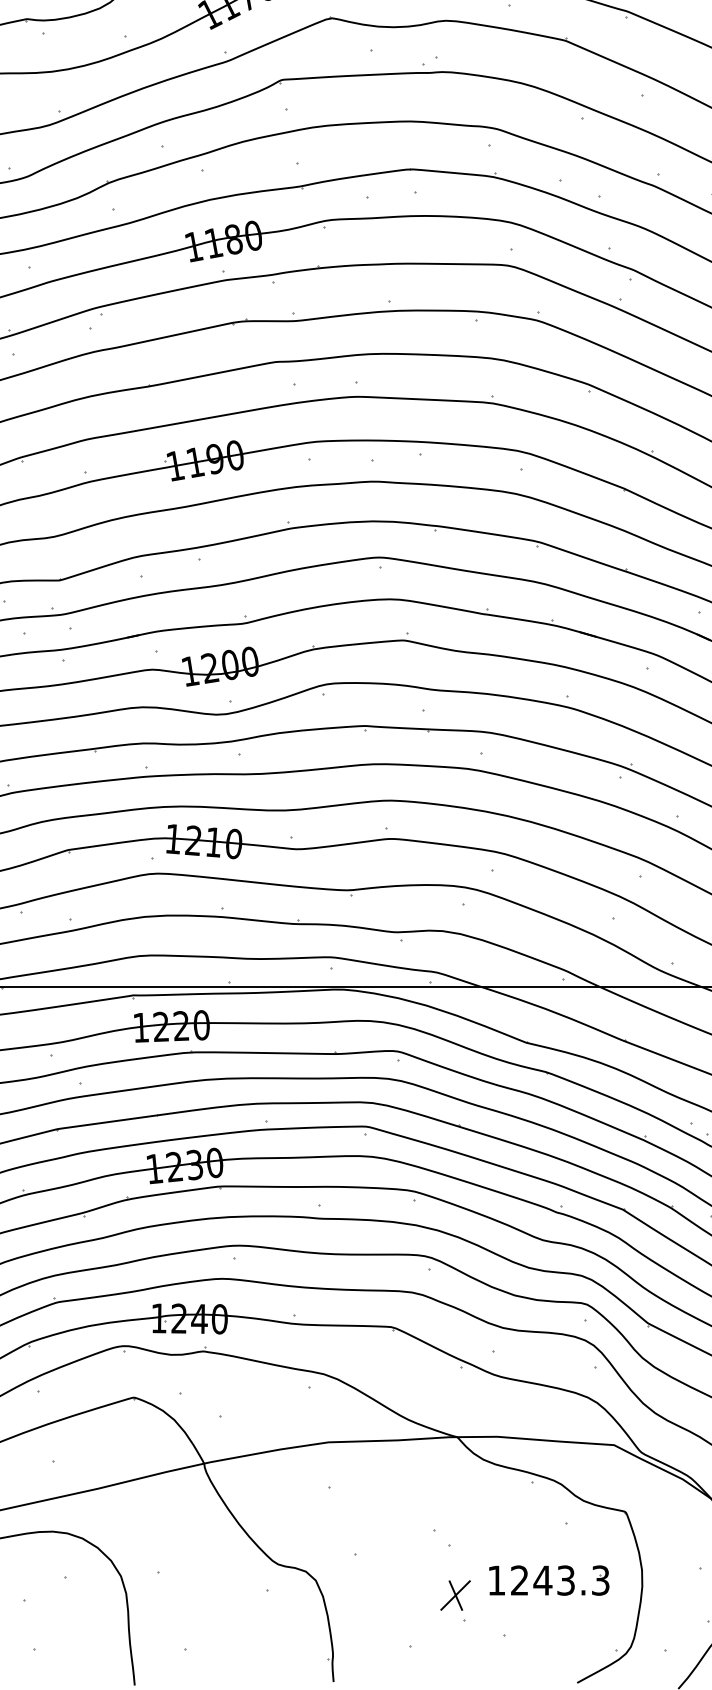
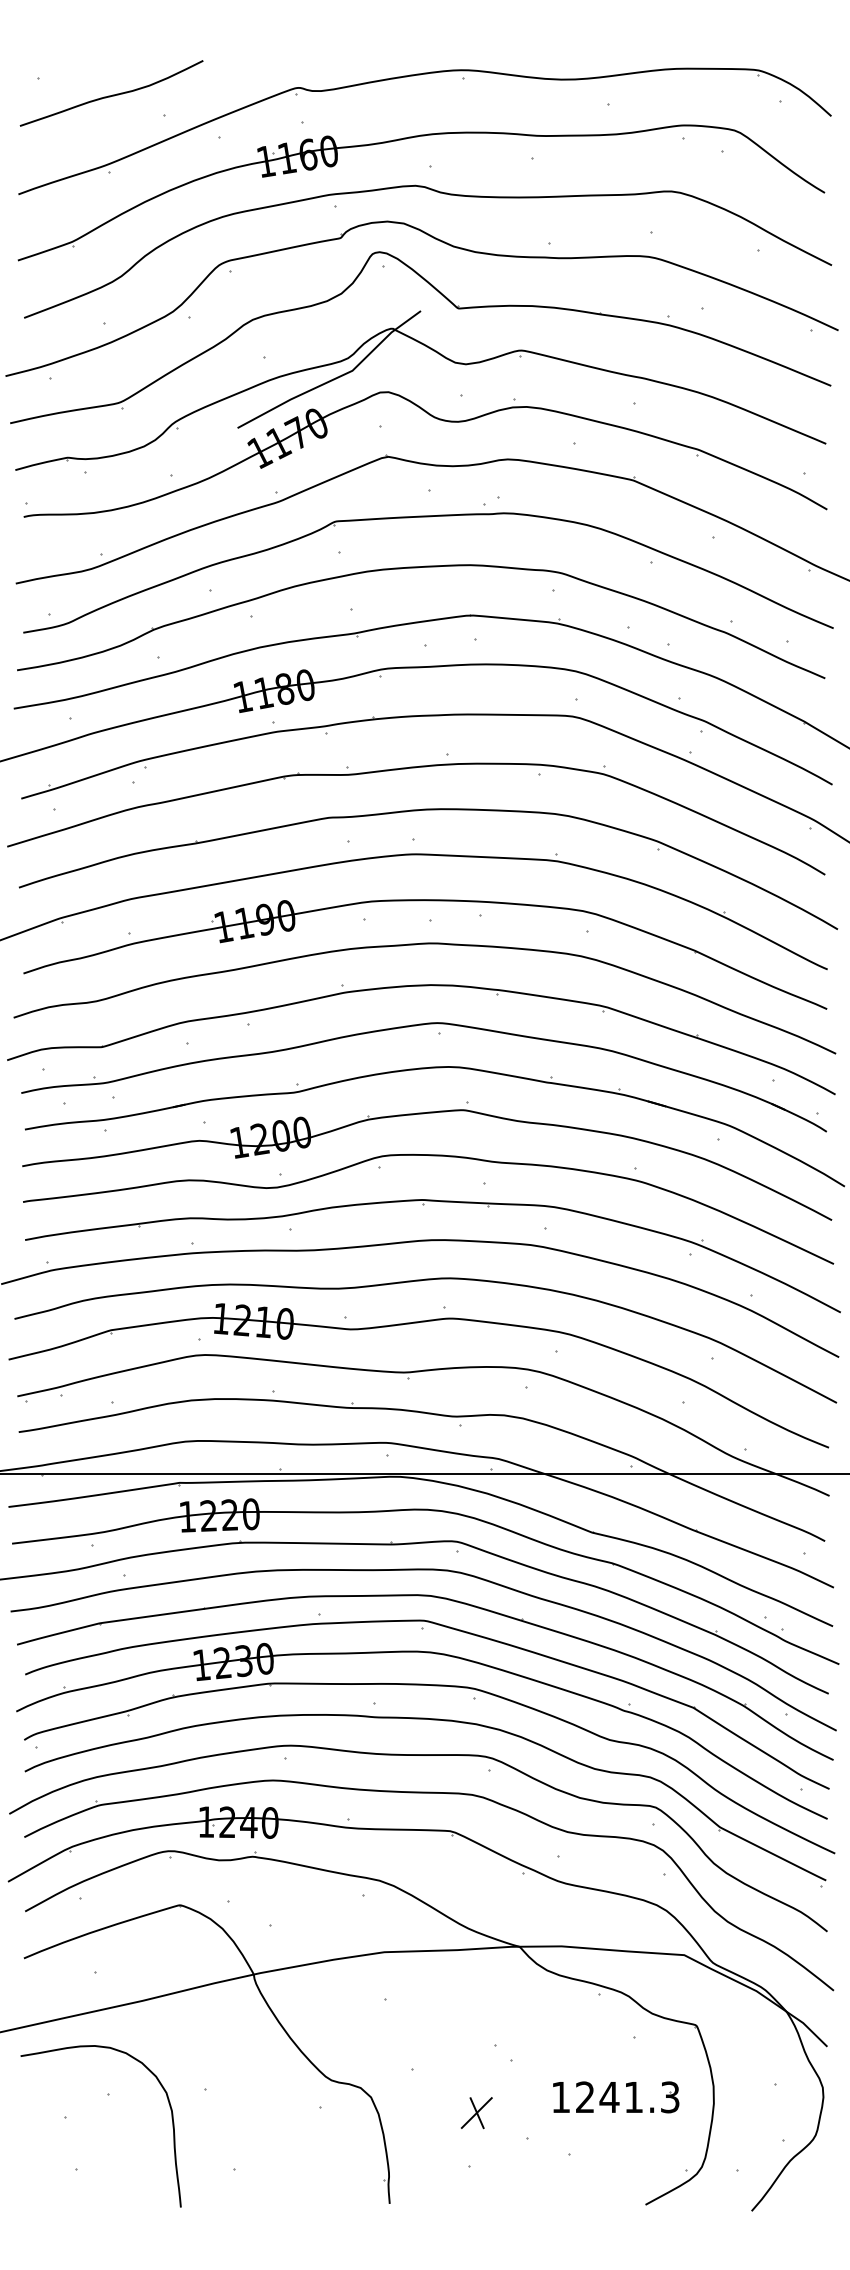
text: (565, 1580) -> (633, 2097), 1243.3 -> 1241.3
part: (455, 1595) -> (476, 2113), moved

